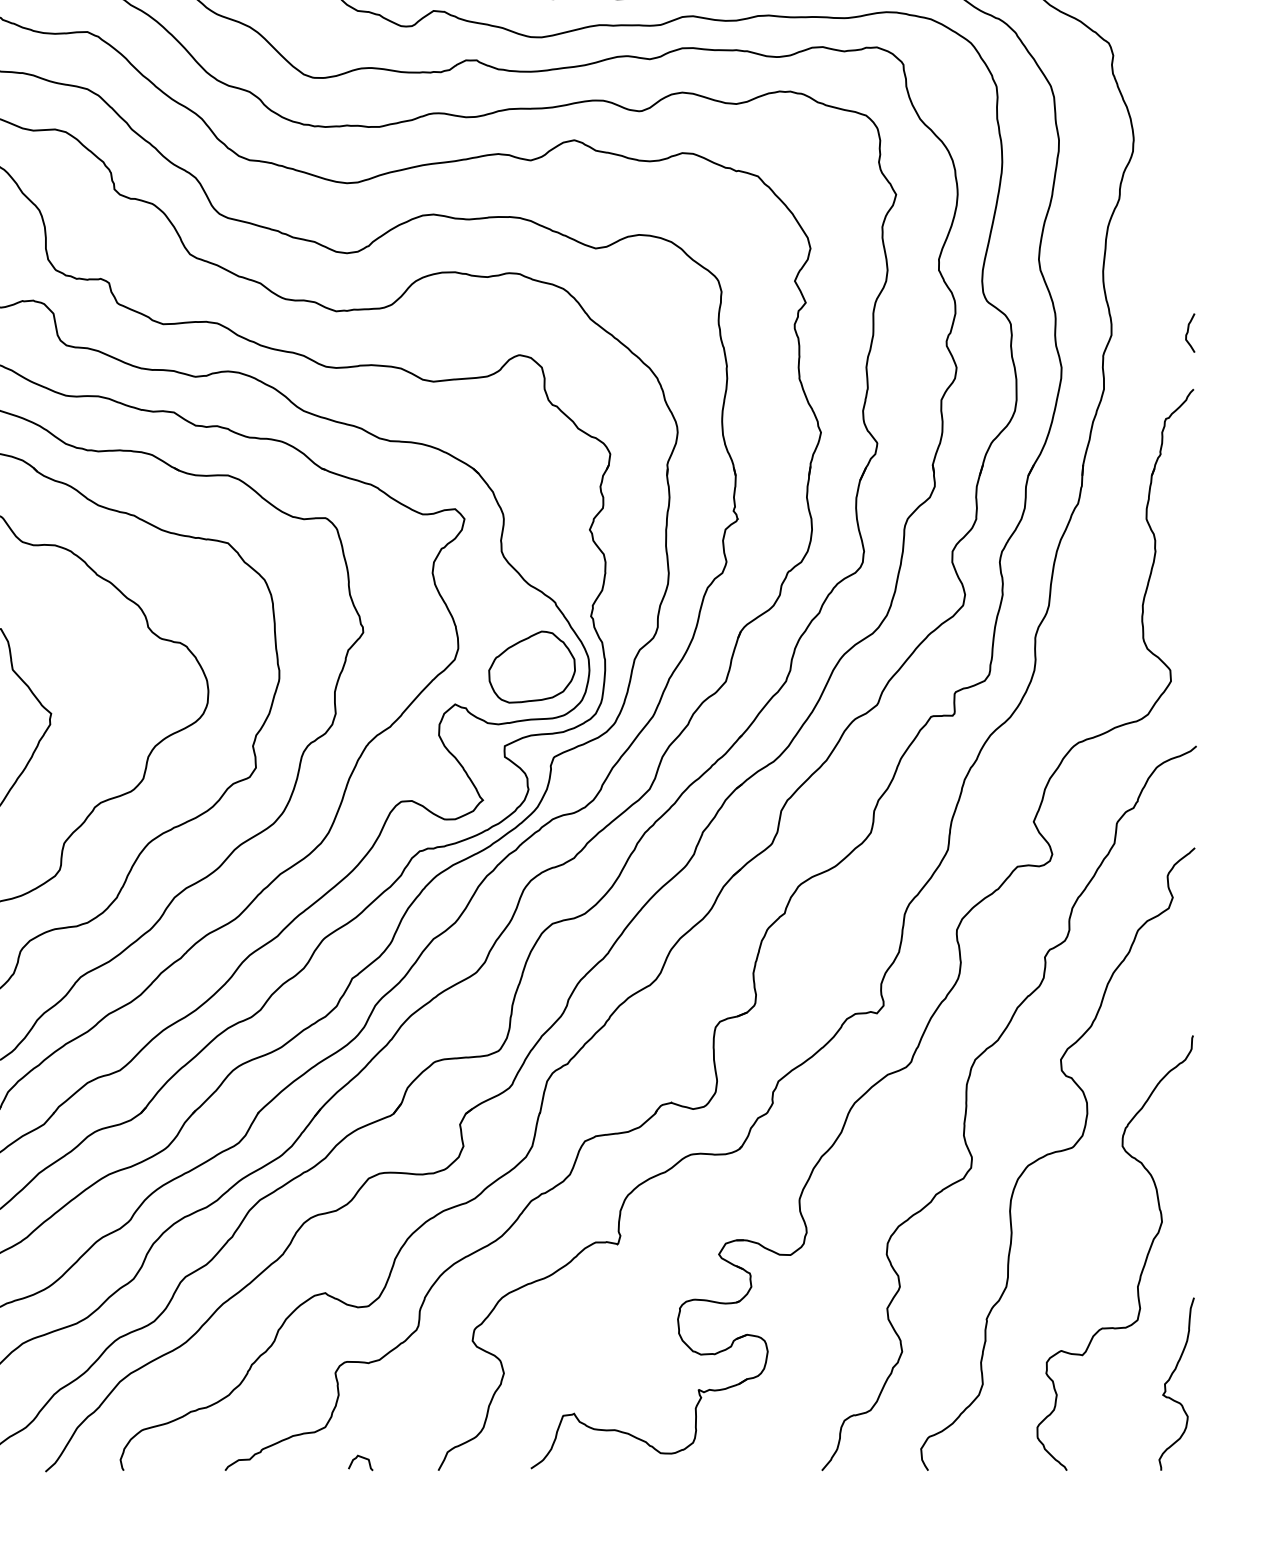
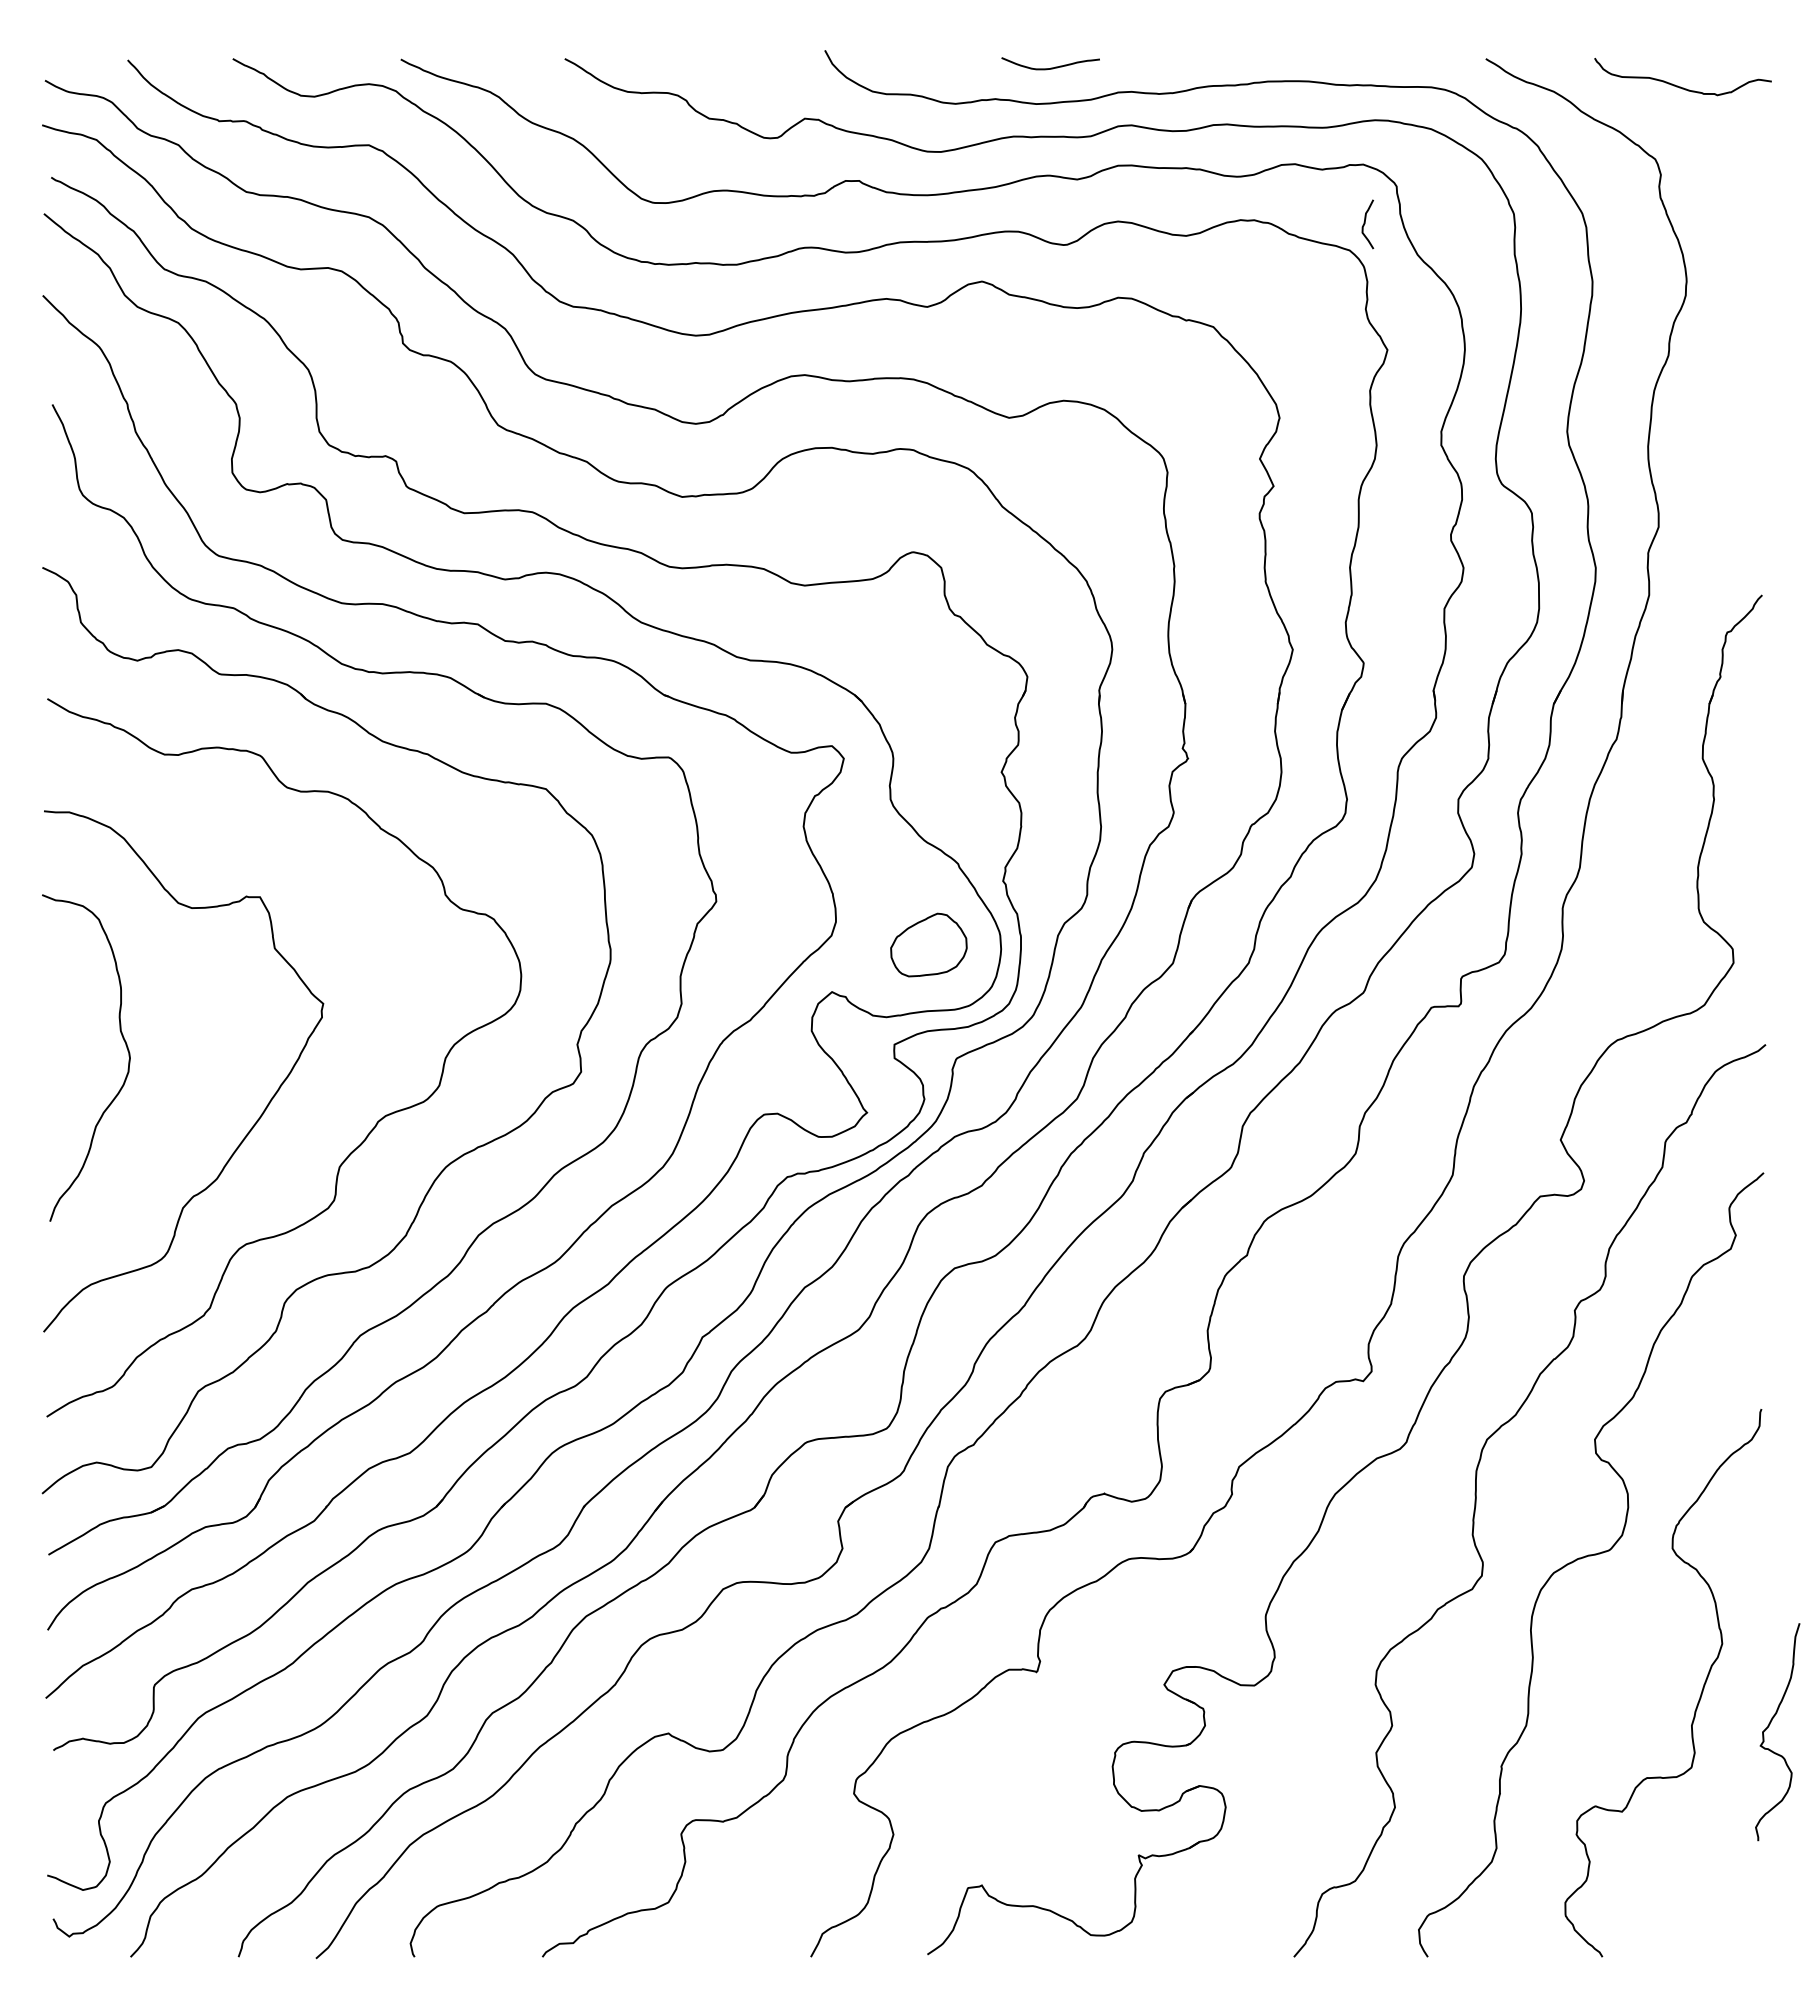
curve: (1188, 333) -> (1365, 224), moved
part: (531, 666) -> (928, 944), size x0.7
curve: (1170, 1379) -> (1769, 1726), moved
curve: (361, 1458) -> (714, 1941), removed

